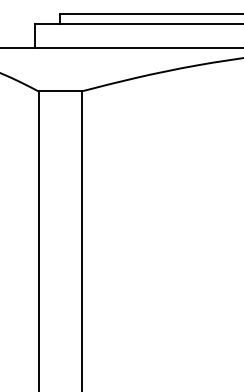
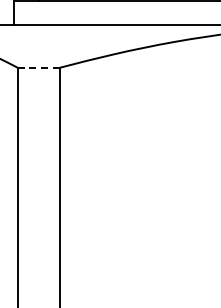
line: (60, 91) -> (39, 67), solid -> dashed

